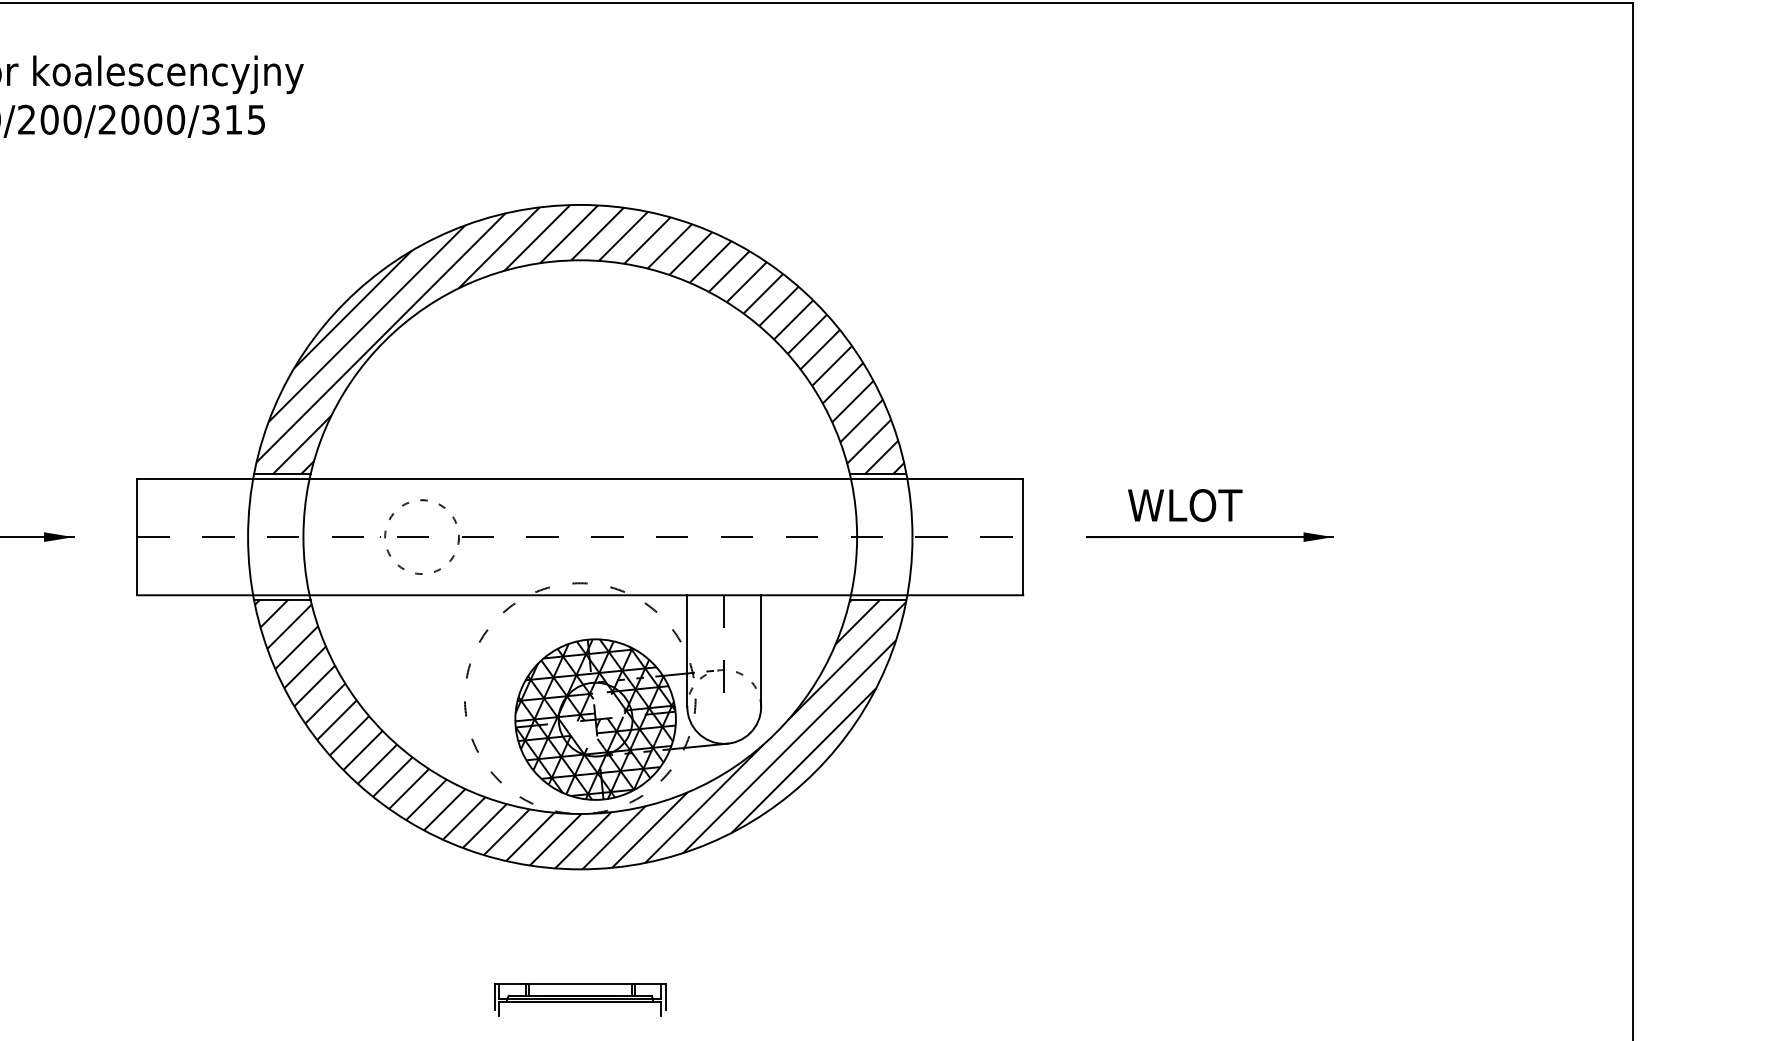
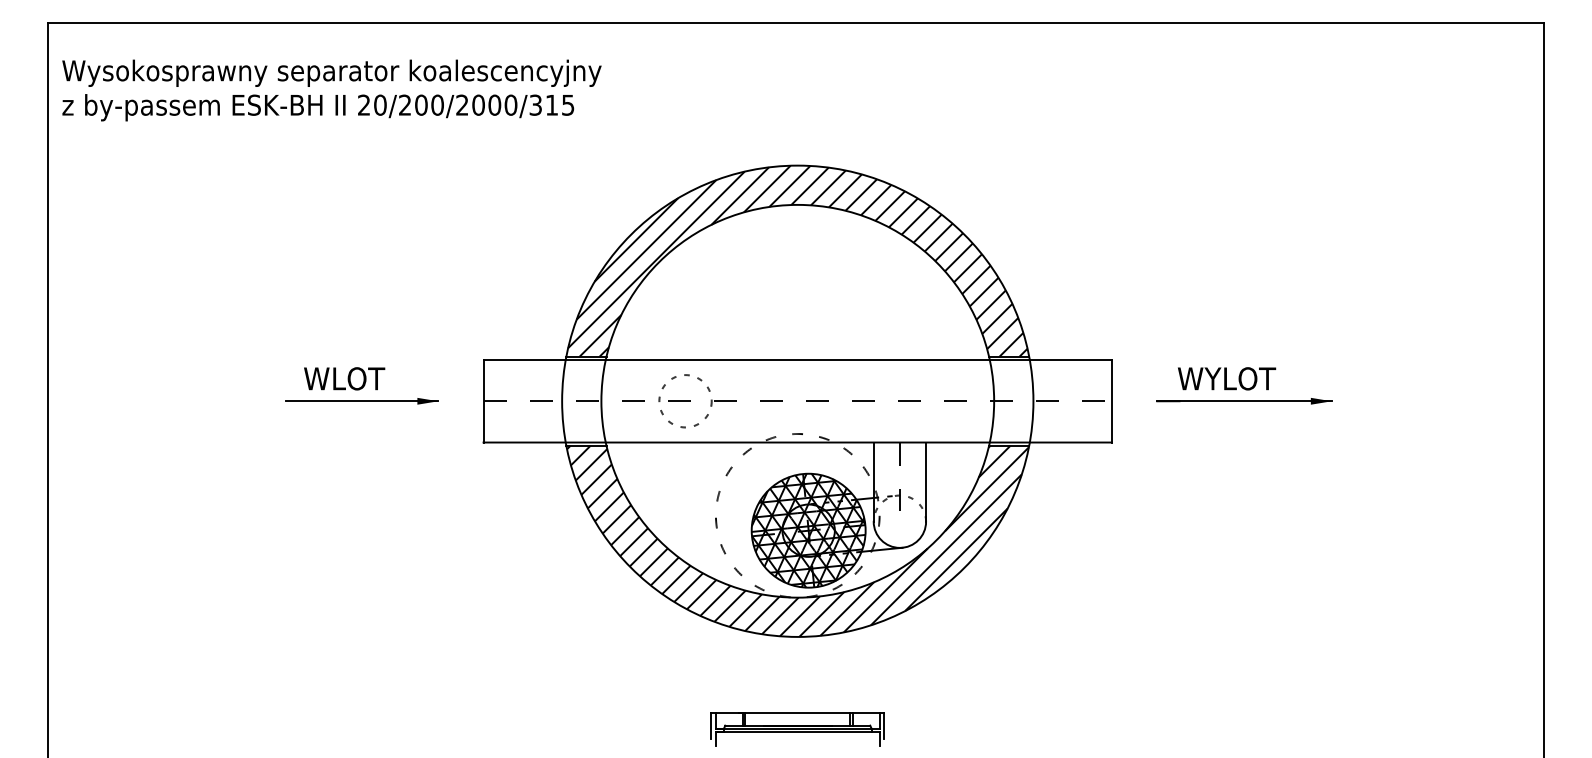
text: (1186, 505) -> (1227, 378), WLOT -> WYLOT
hatch: (608, 705) -> (817, 520), added
hatch: (584, 733) -> (800, 540), added
part: (579, 999) -> (797, 729), size x1.43

